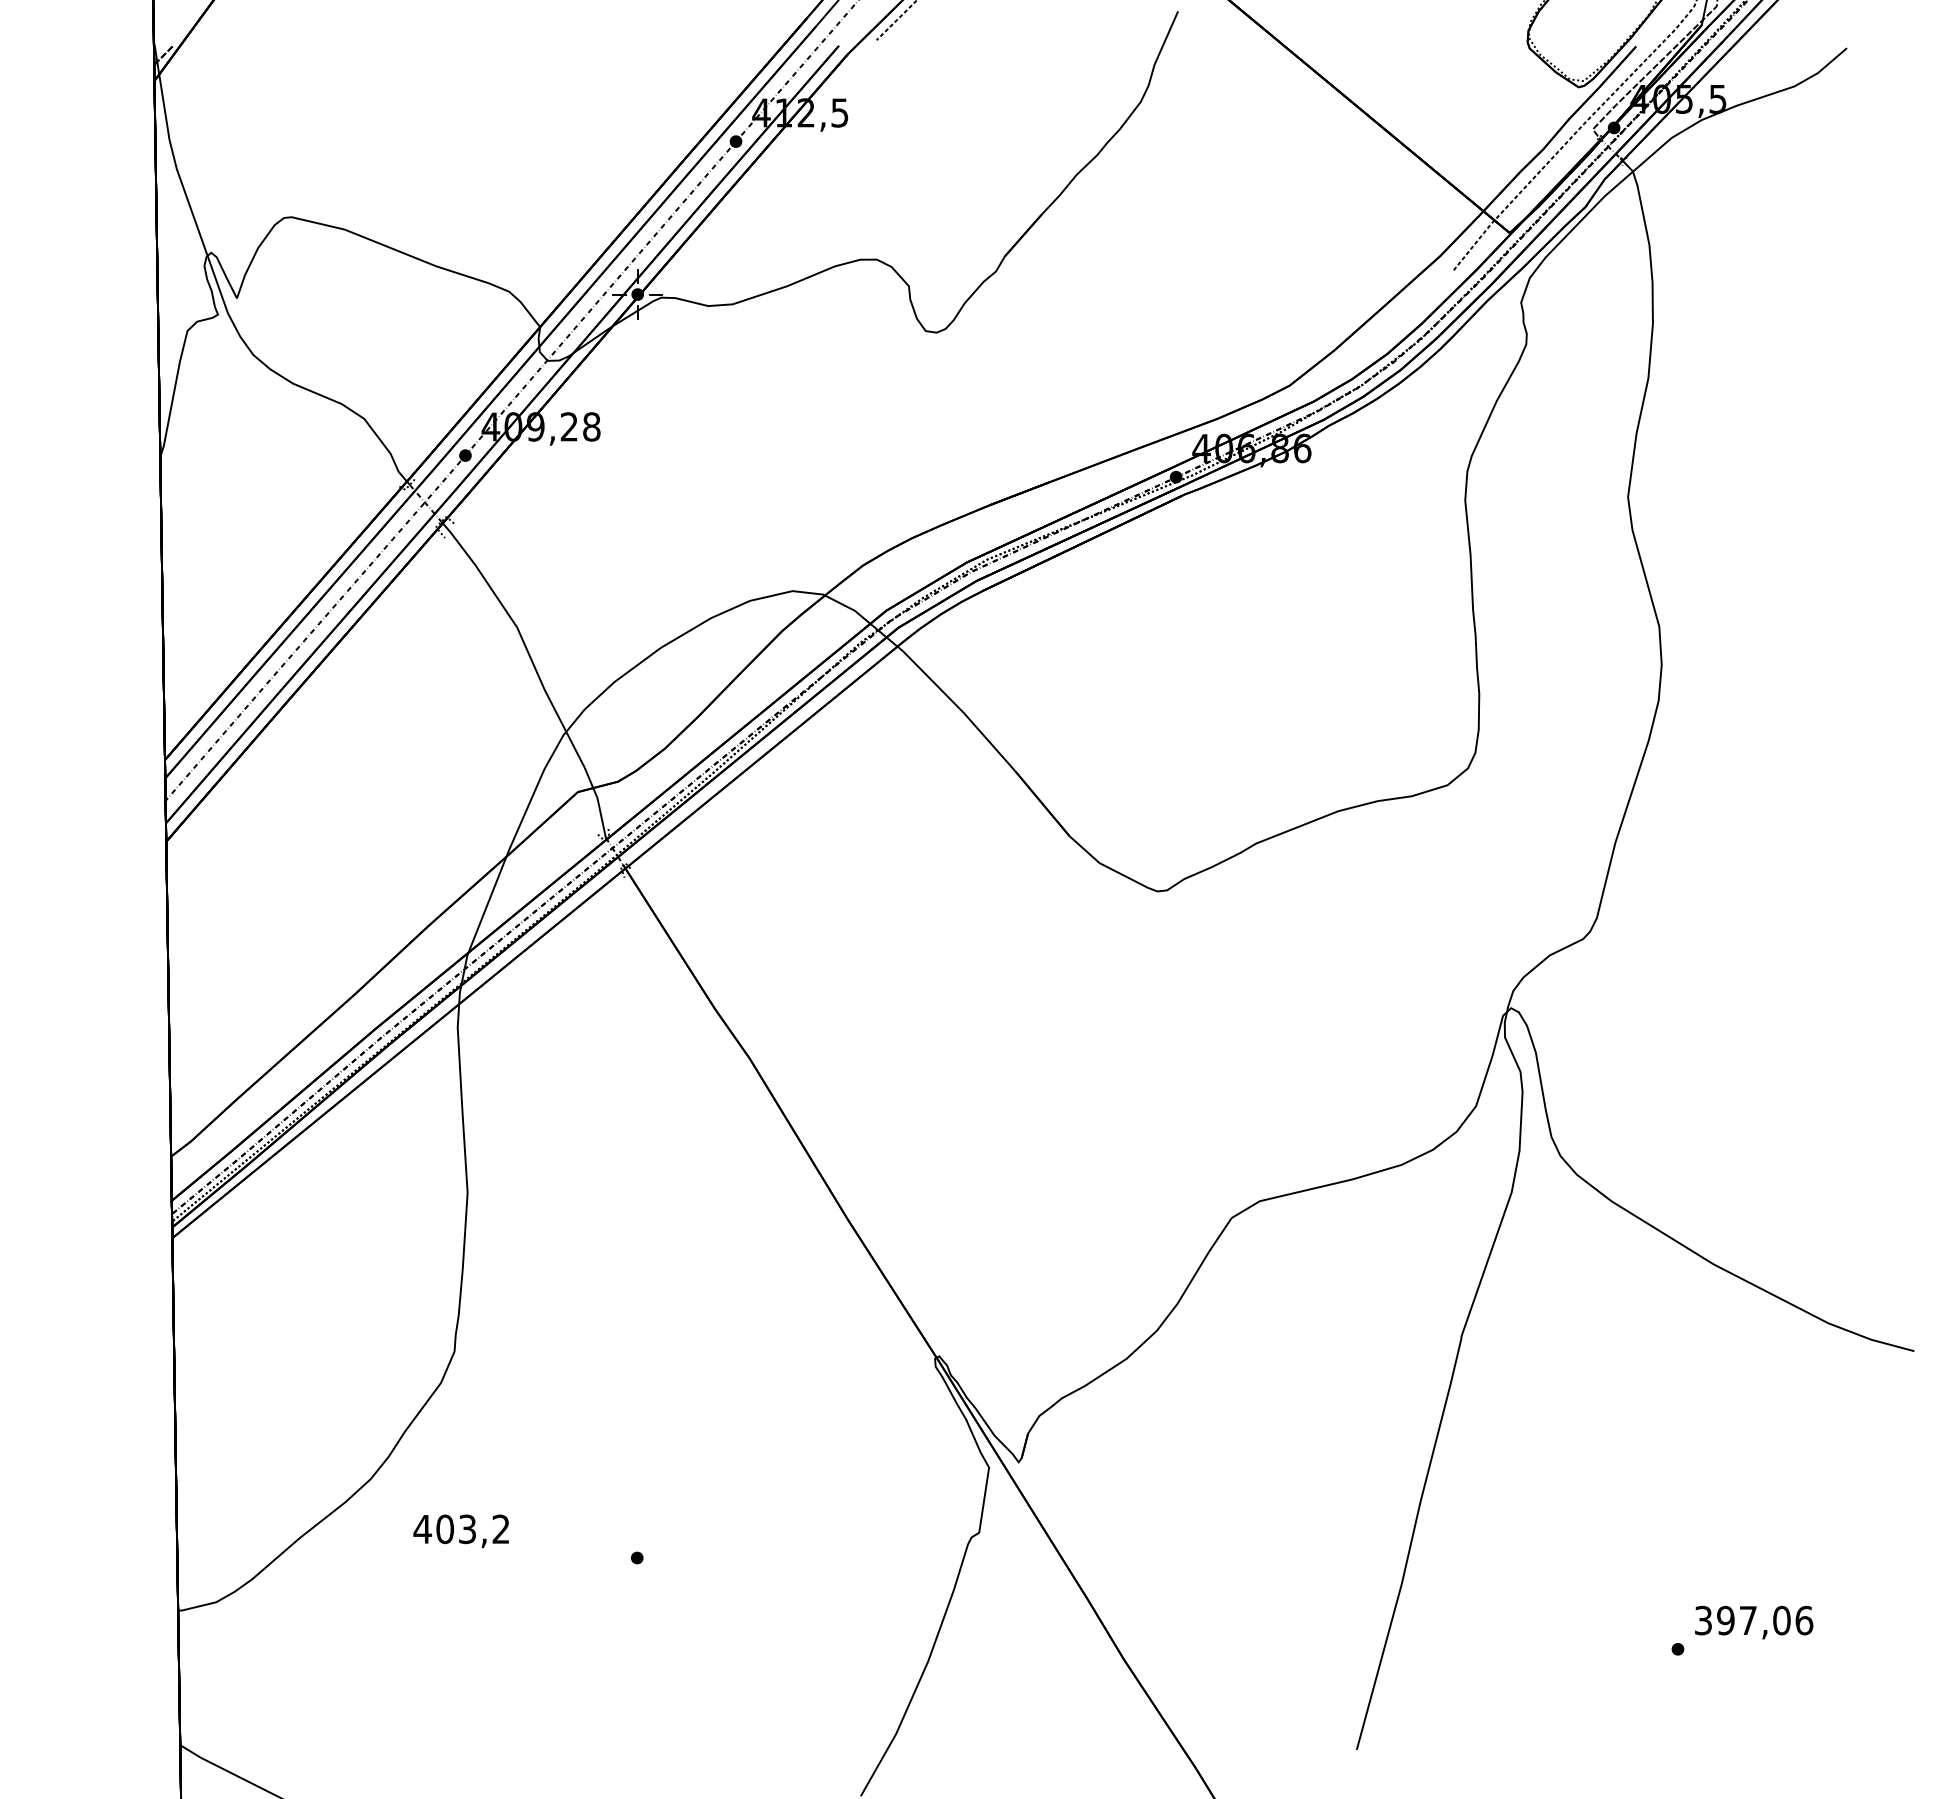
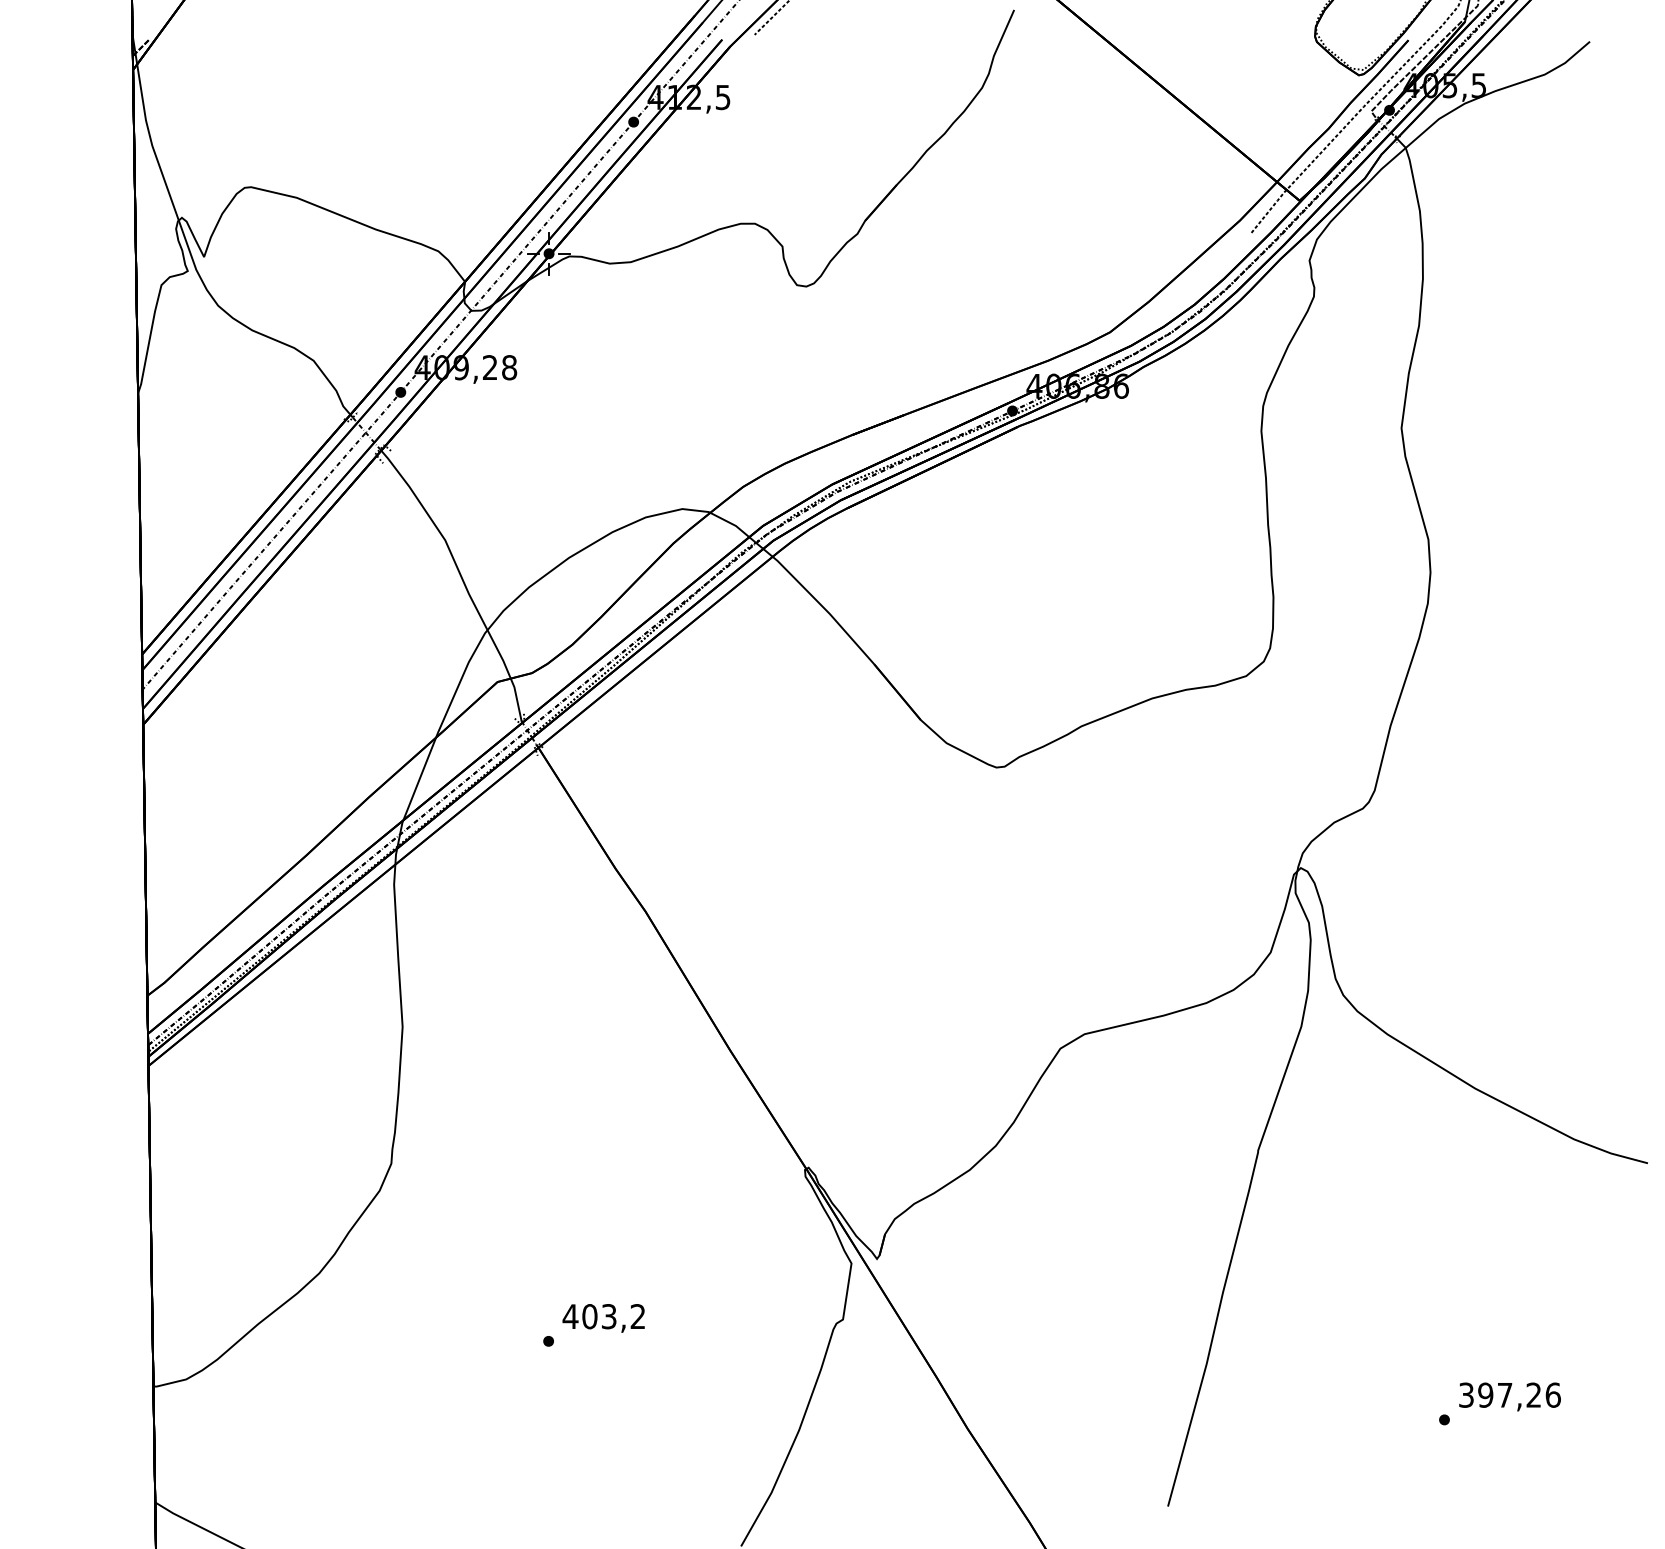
text: (460, 1531) -> (603, 1318), moved
text: (1781, 1620) -> (1533, 1395), 397,06 -> 397,26

